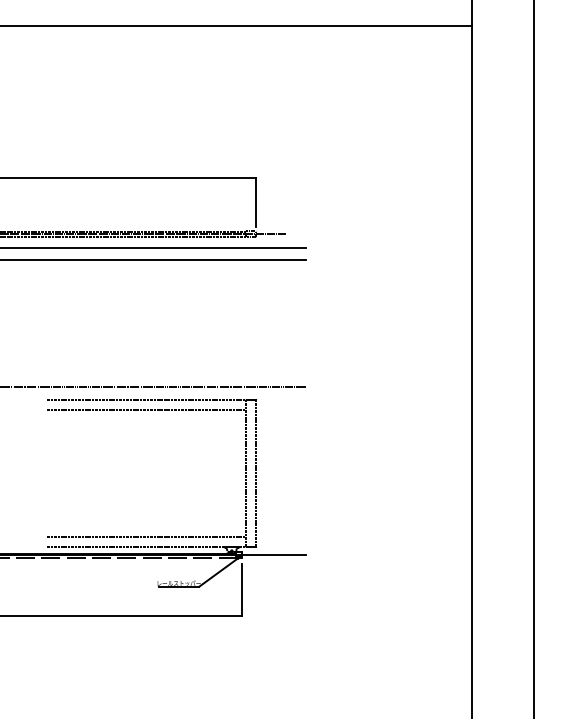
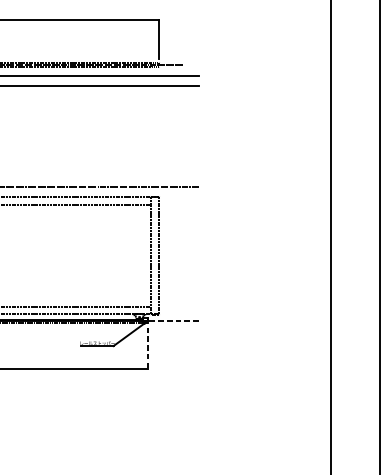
line: (274, 555) -> (173, 321), solid -> dashed
line: (242, 590) -> (148, 349), solid -> dashed

